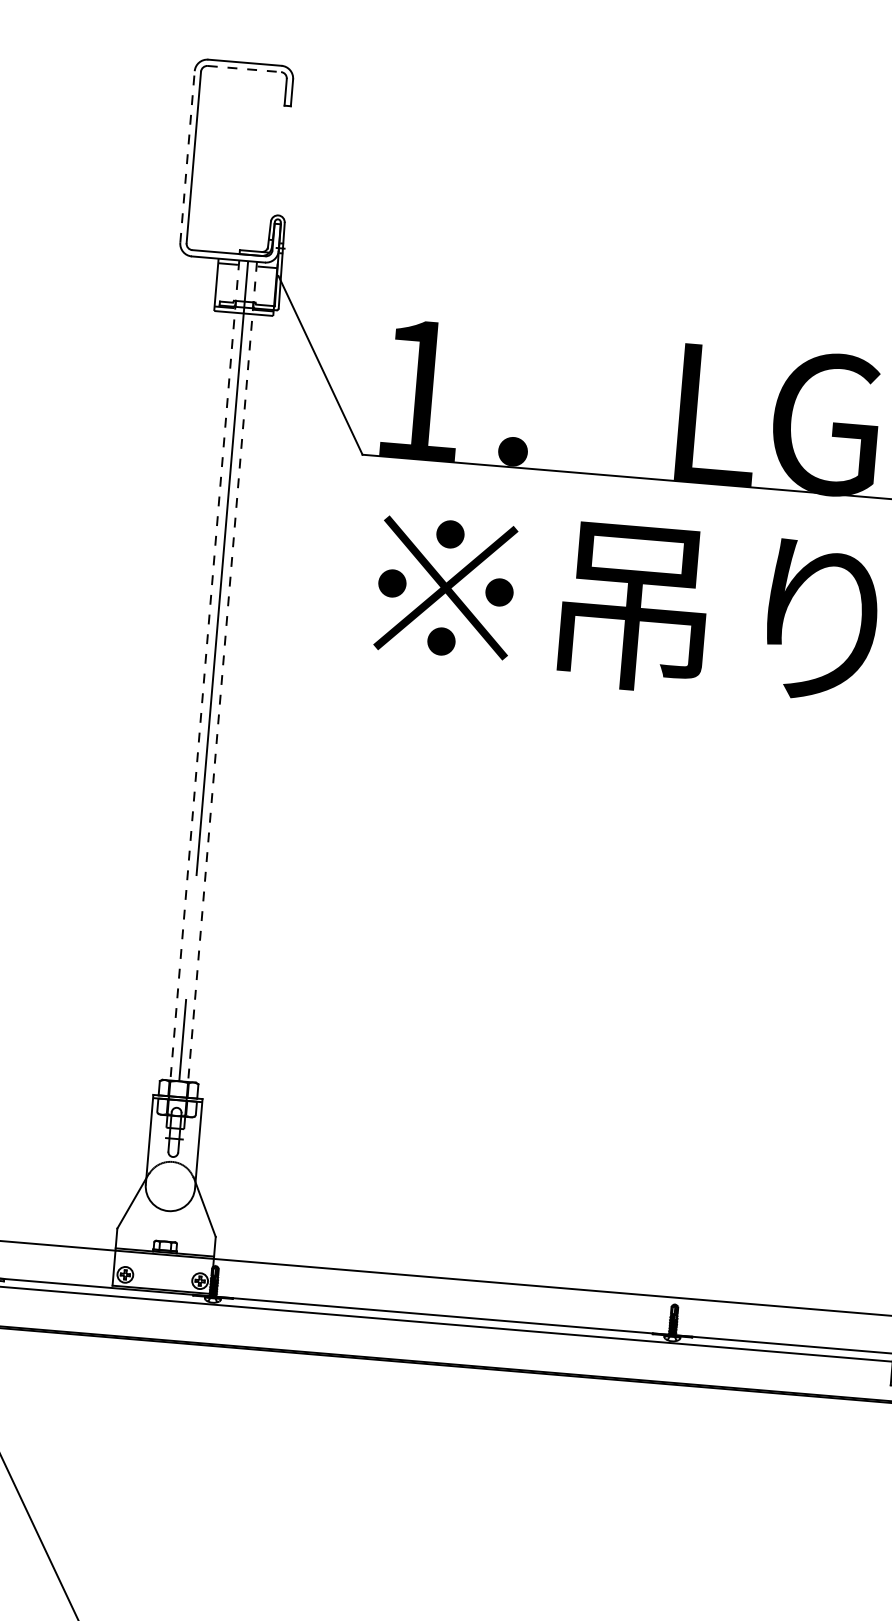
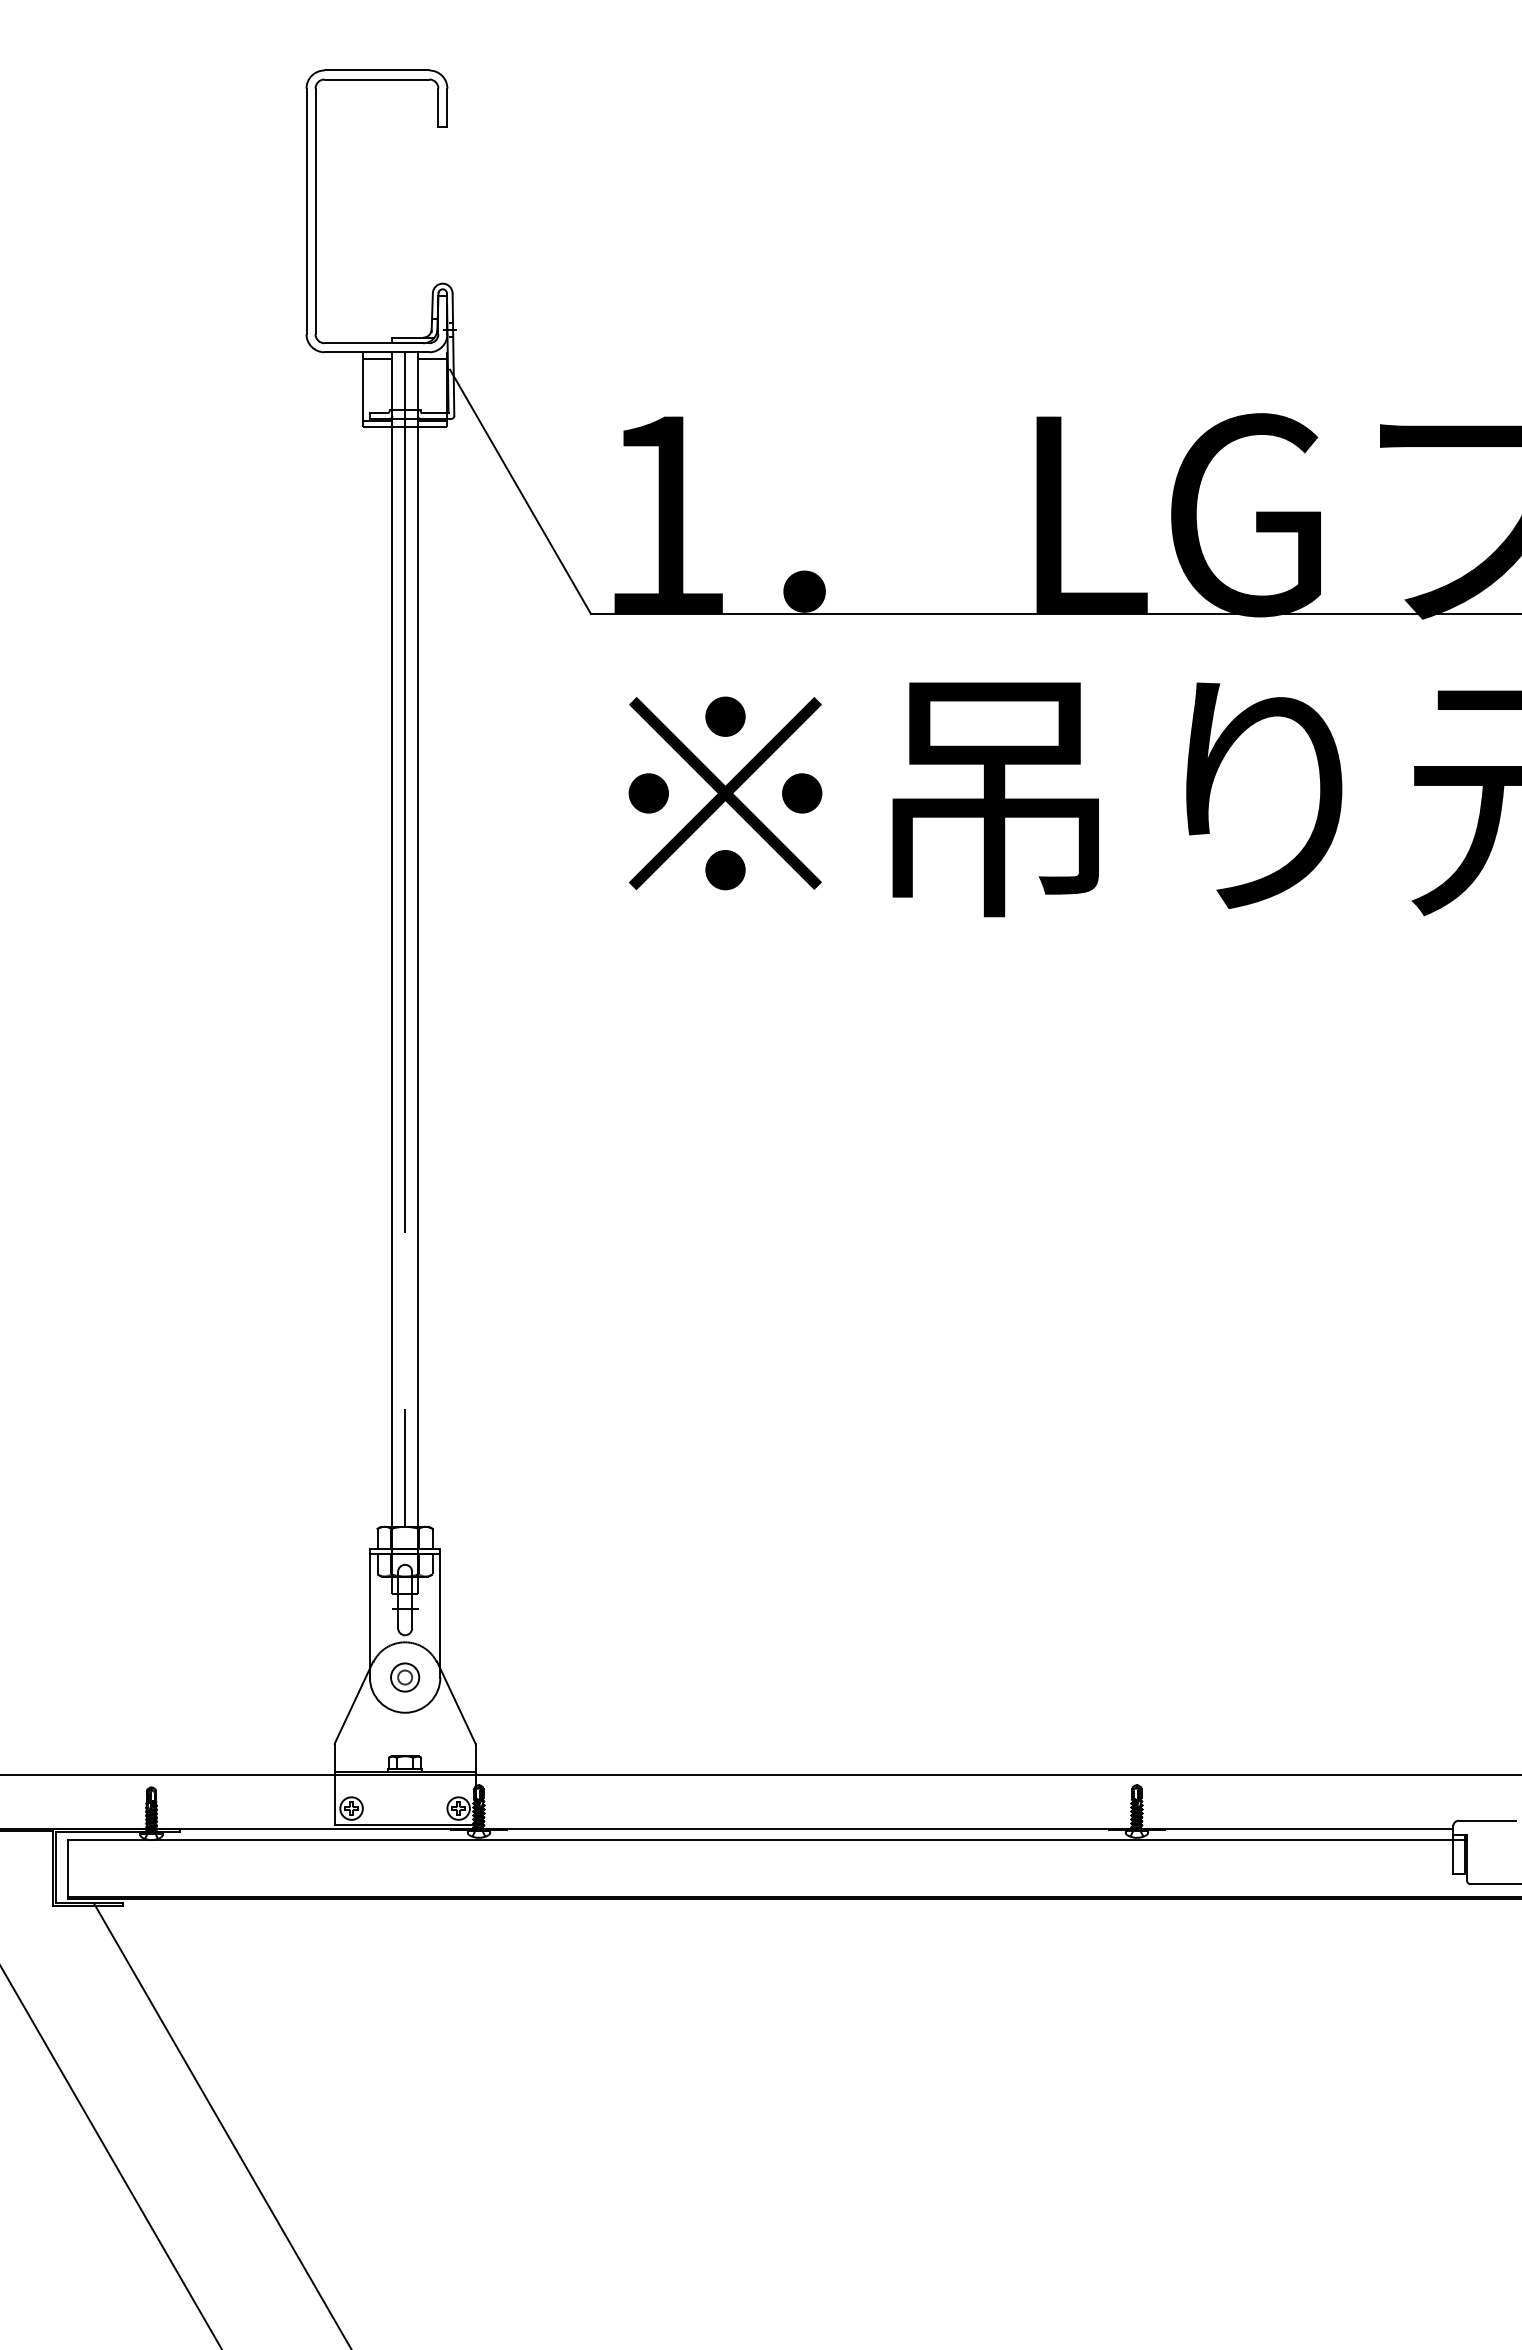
line: (244, 69) -> (377, 79), dashed -> solid
line: (187, 157) -> (306, 211), dashed -> solid
line: (204, 671) -> (392, 940), dashed -> solid
line: (222, 672) -> (417, 940), dashed -> solid
part: (170, 1186) -> (405, 1677), added

